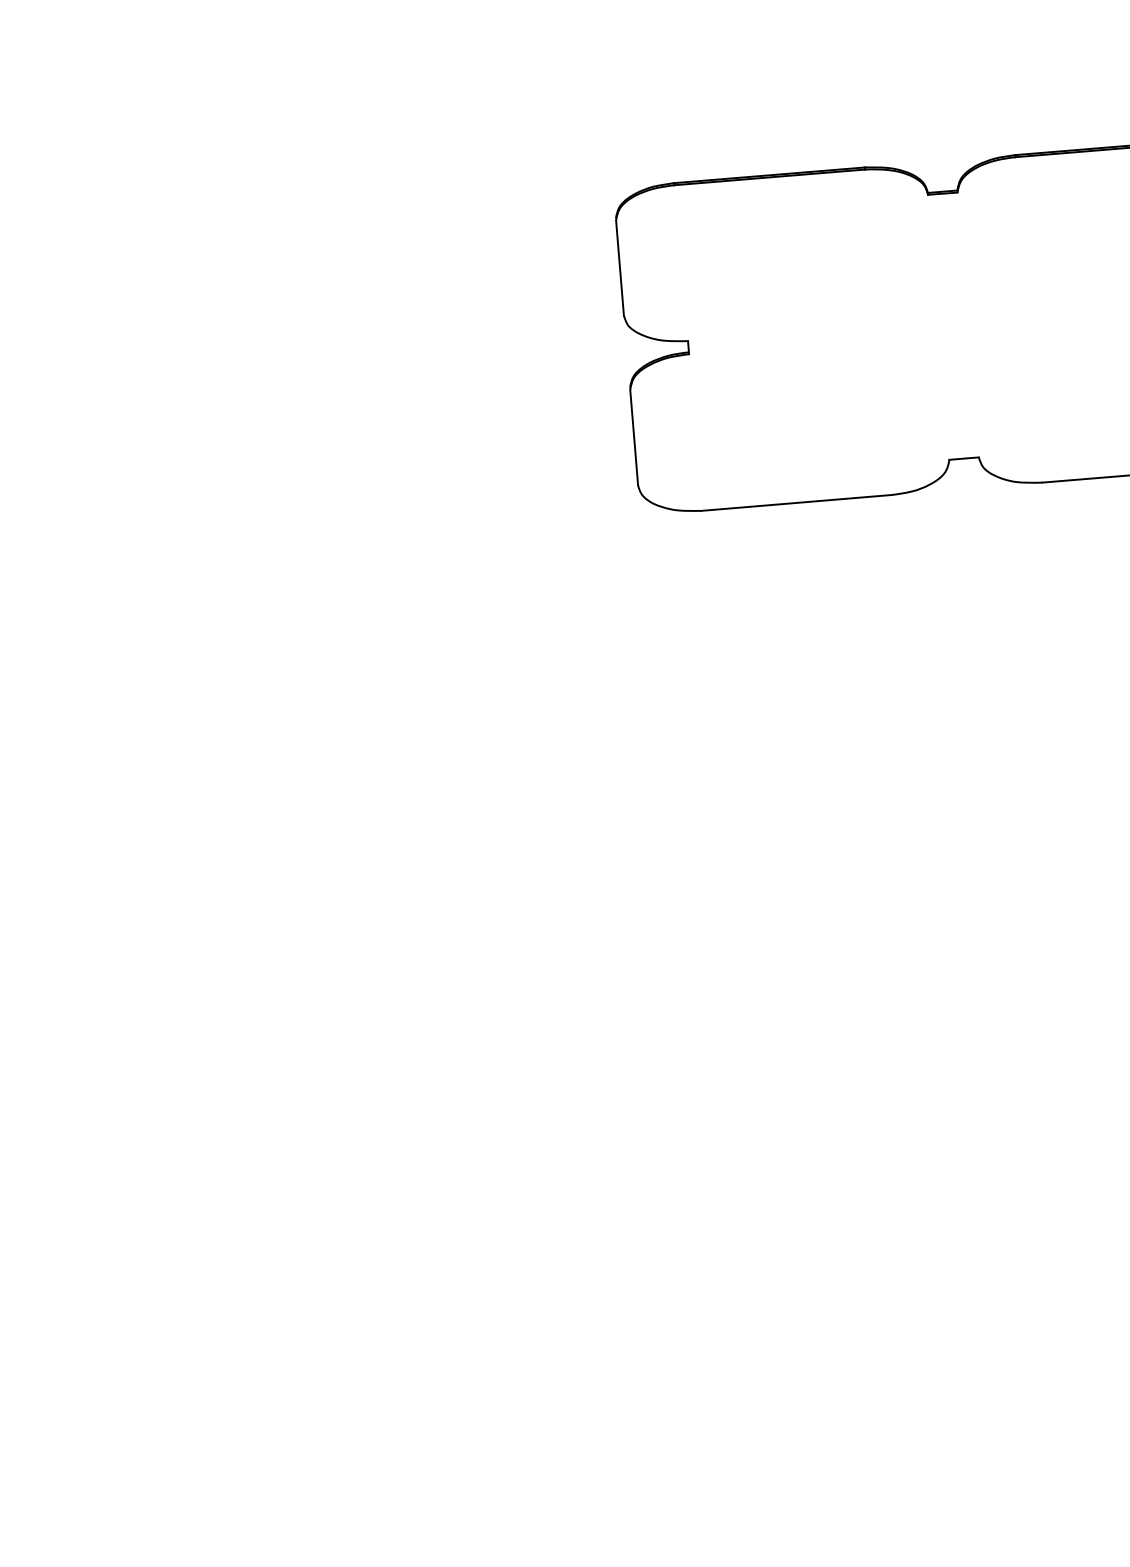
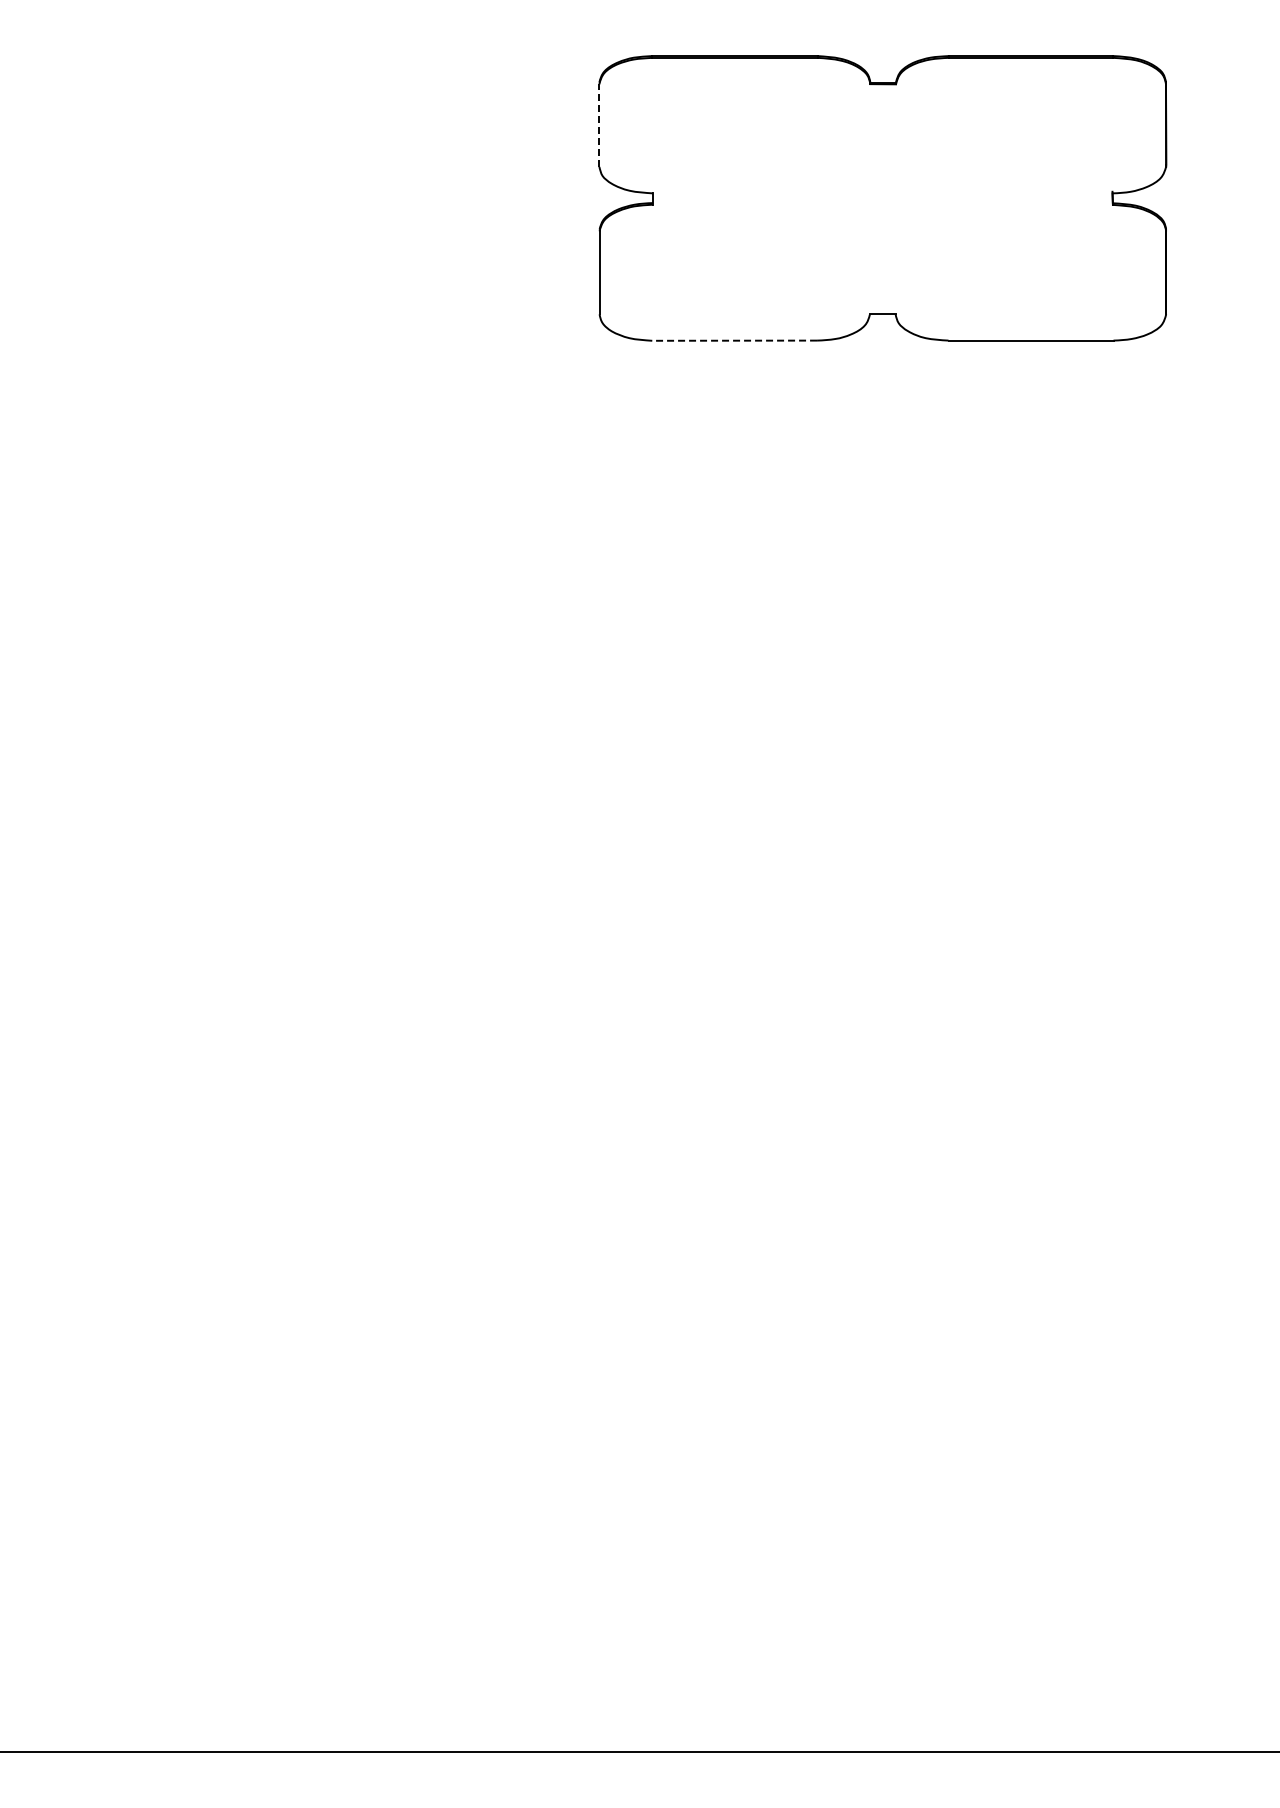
line: (620, 268) -> (599, 125), solid -> dashed
line: (795, 502) -> (734, 340), solid -> dashed

